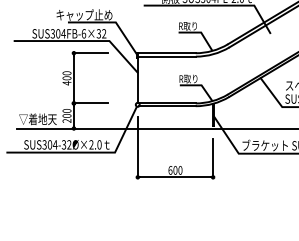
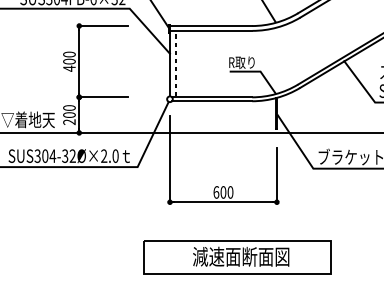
line: (141, 79) -> (175, 63), added
part: (185, 216) -> (237, 257), added

